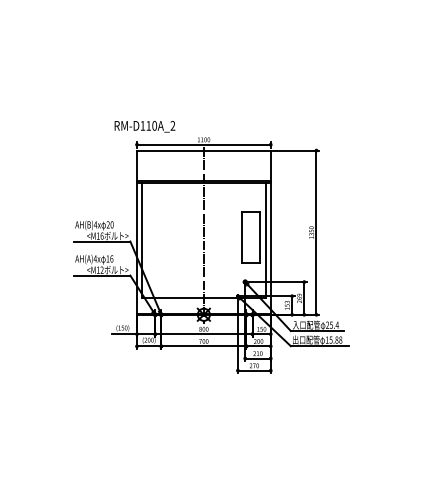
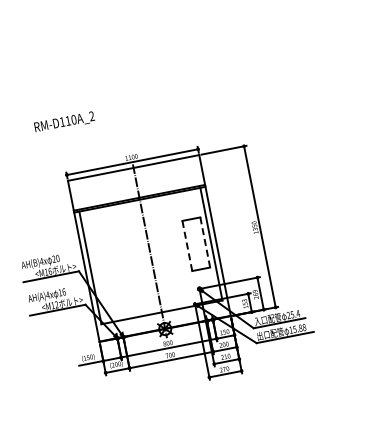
text: (144, 126) -> (64, 122), moved
line: (241, 237) -> (187, 245), solid -> dashed
line: (259, 237) -> (204, 242), solid -> dashed

